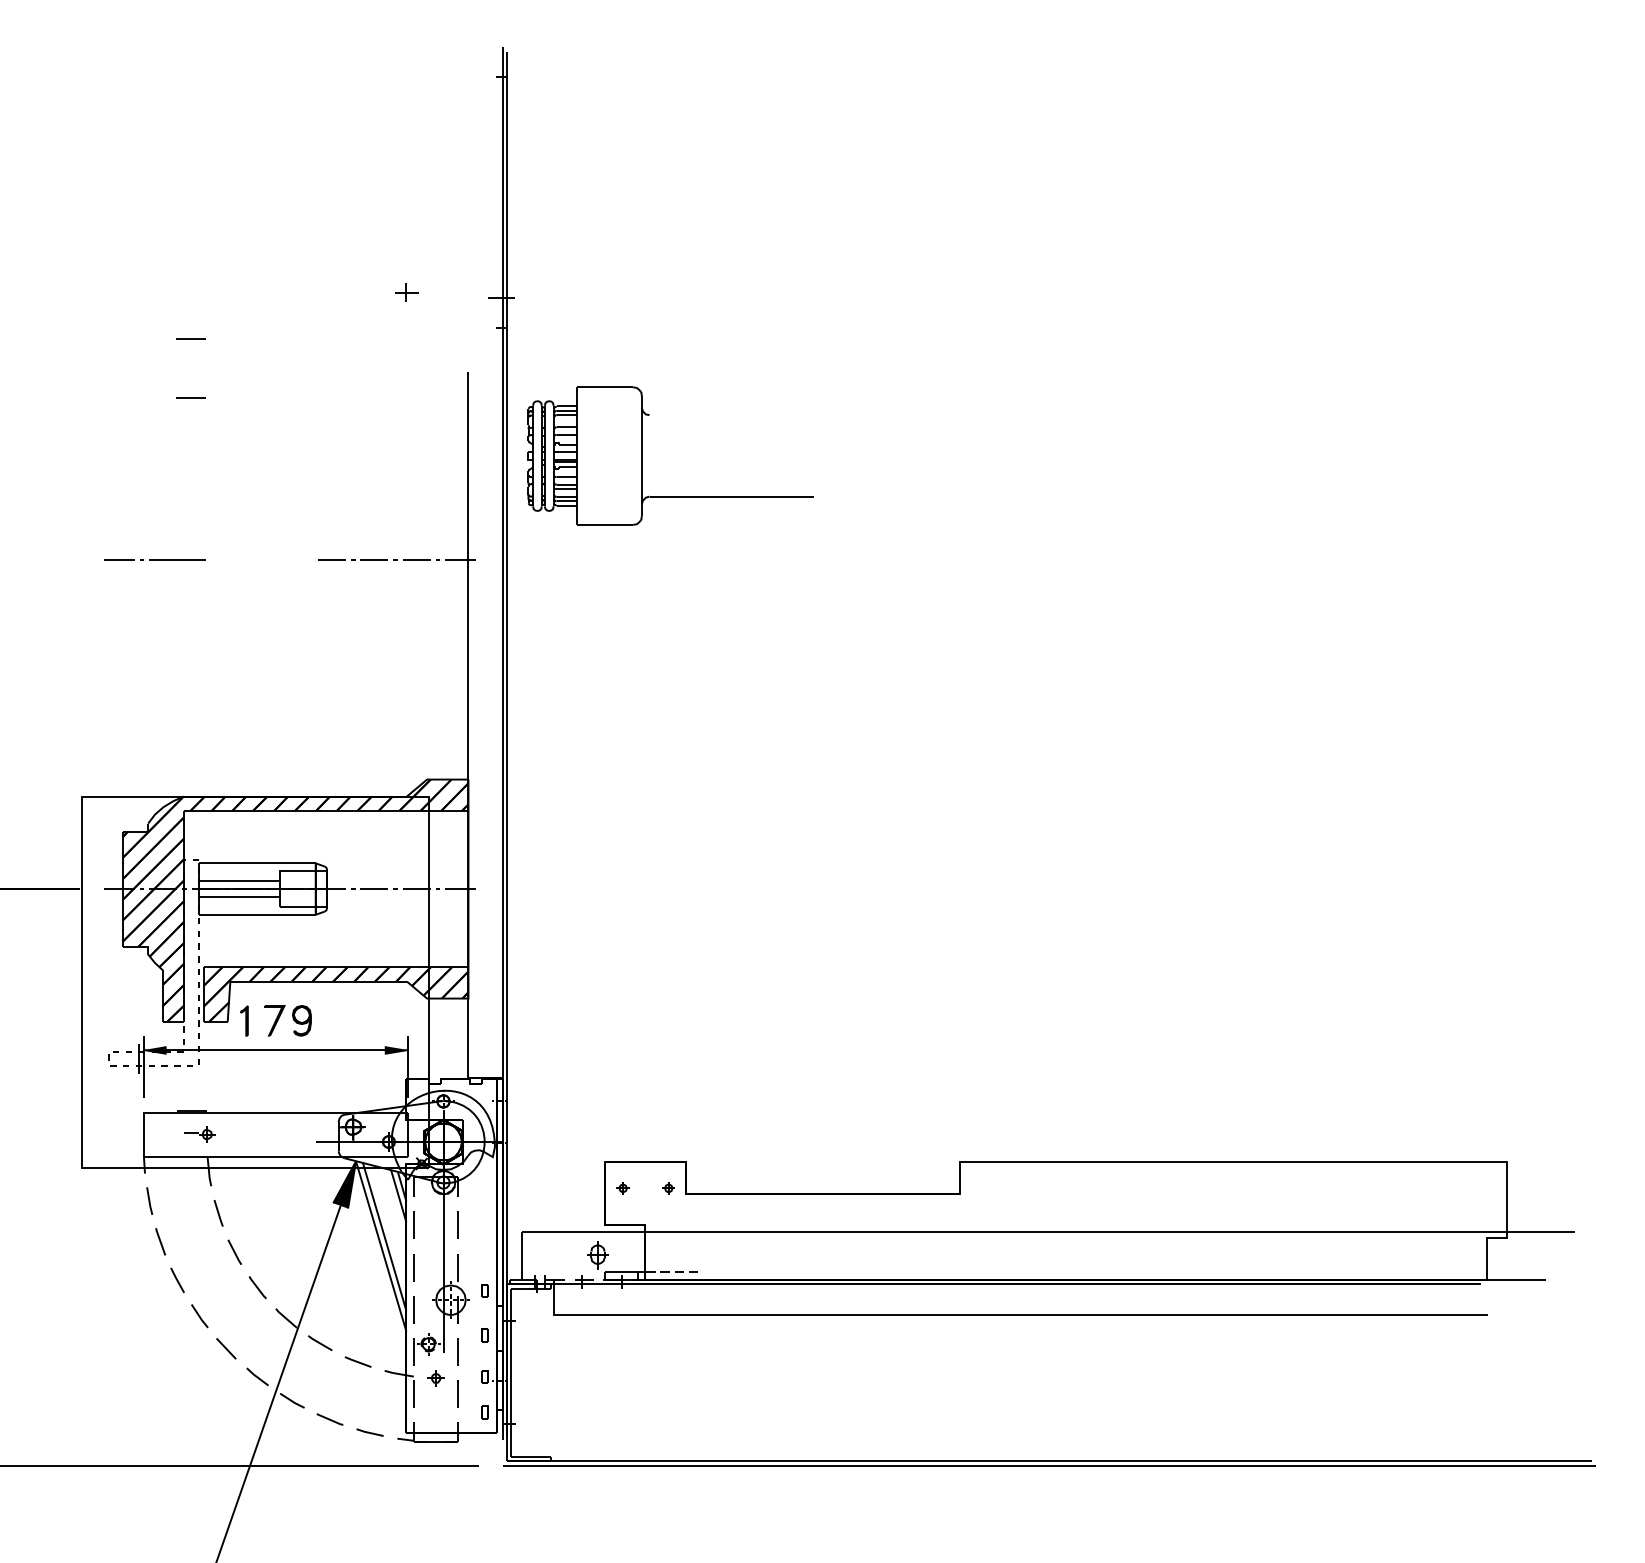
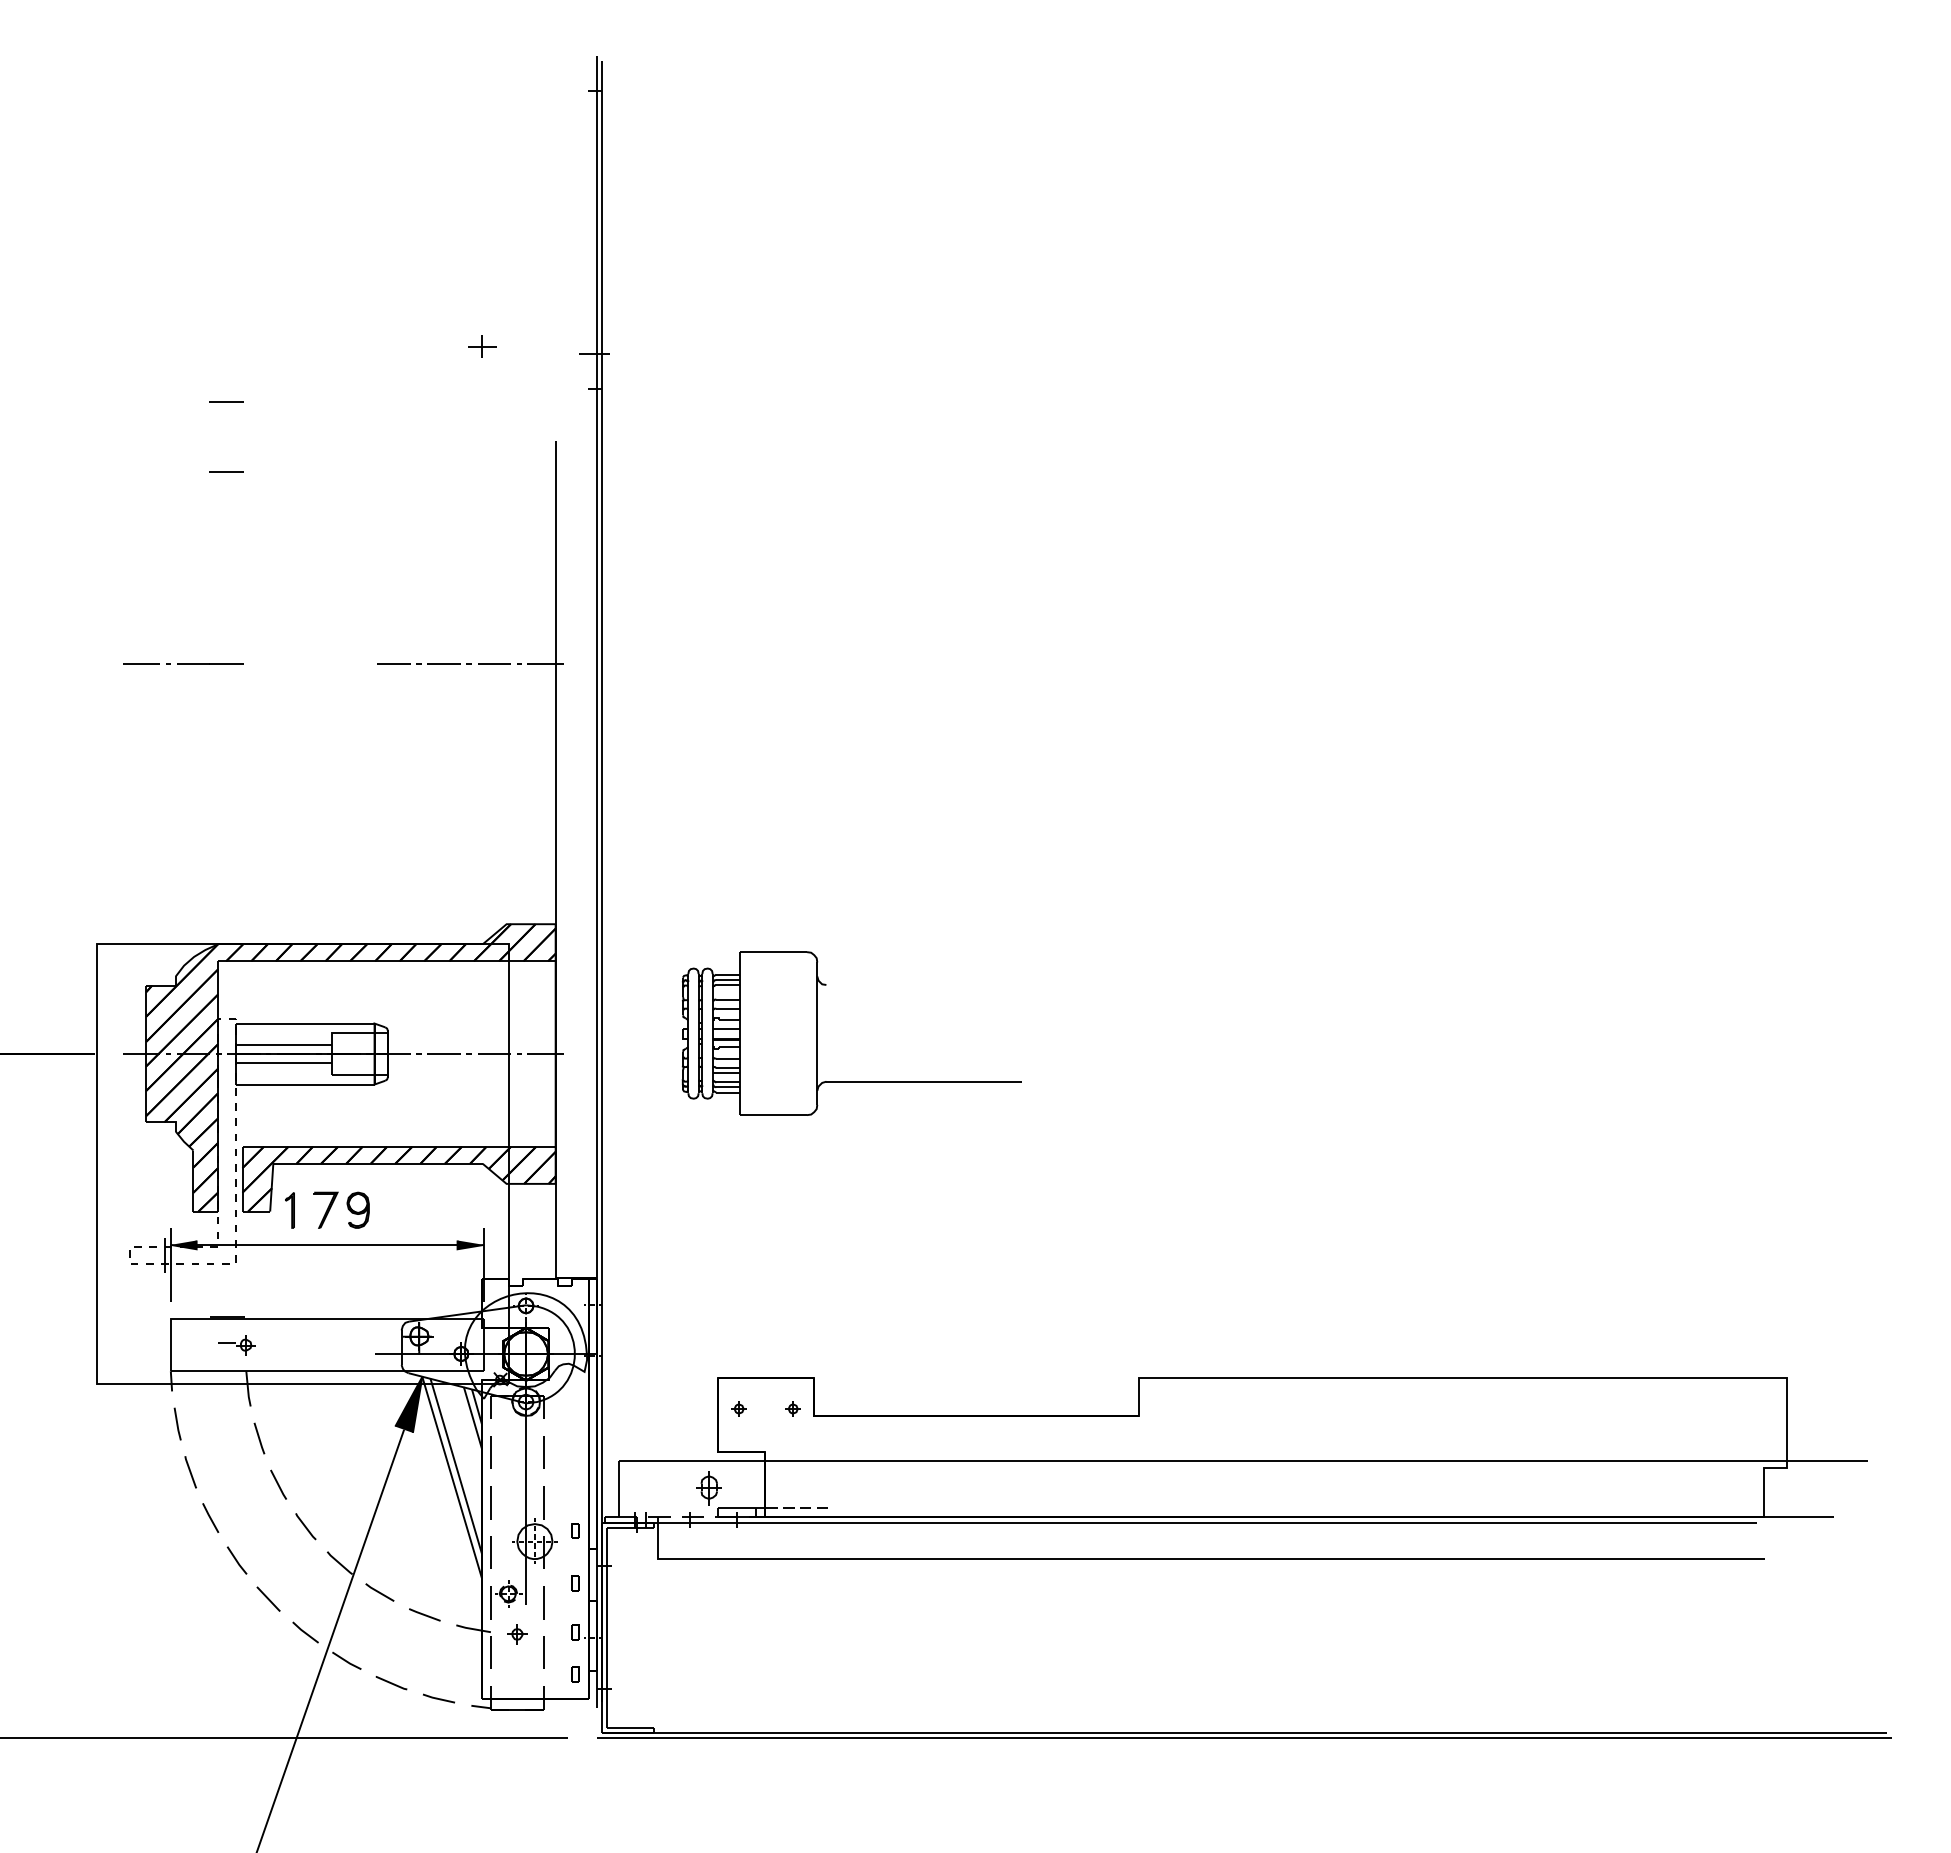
part: (642, 455) -> (817, 1033), moved

